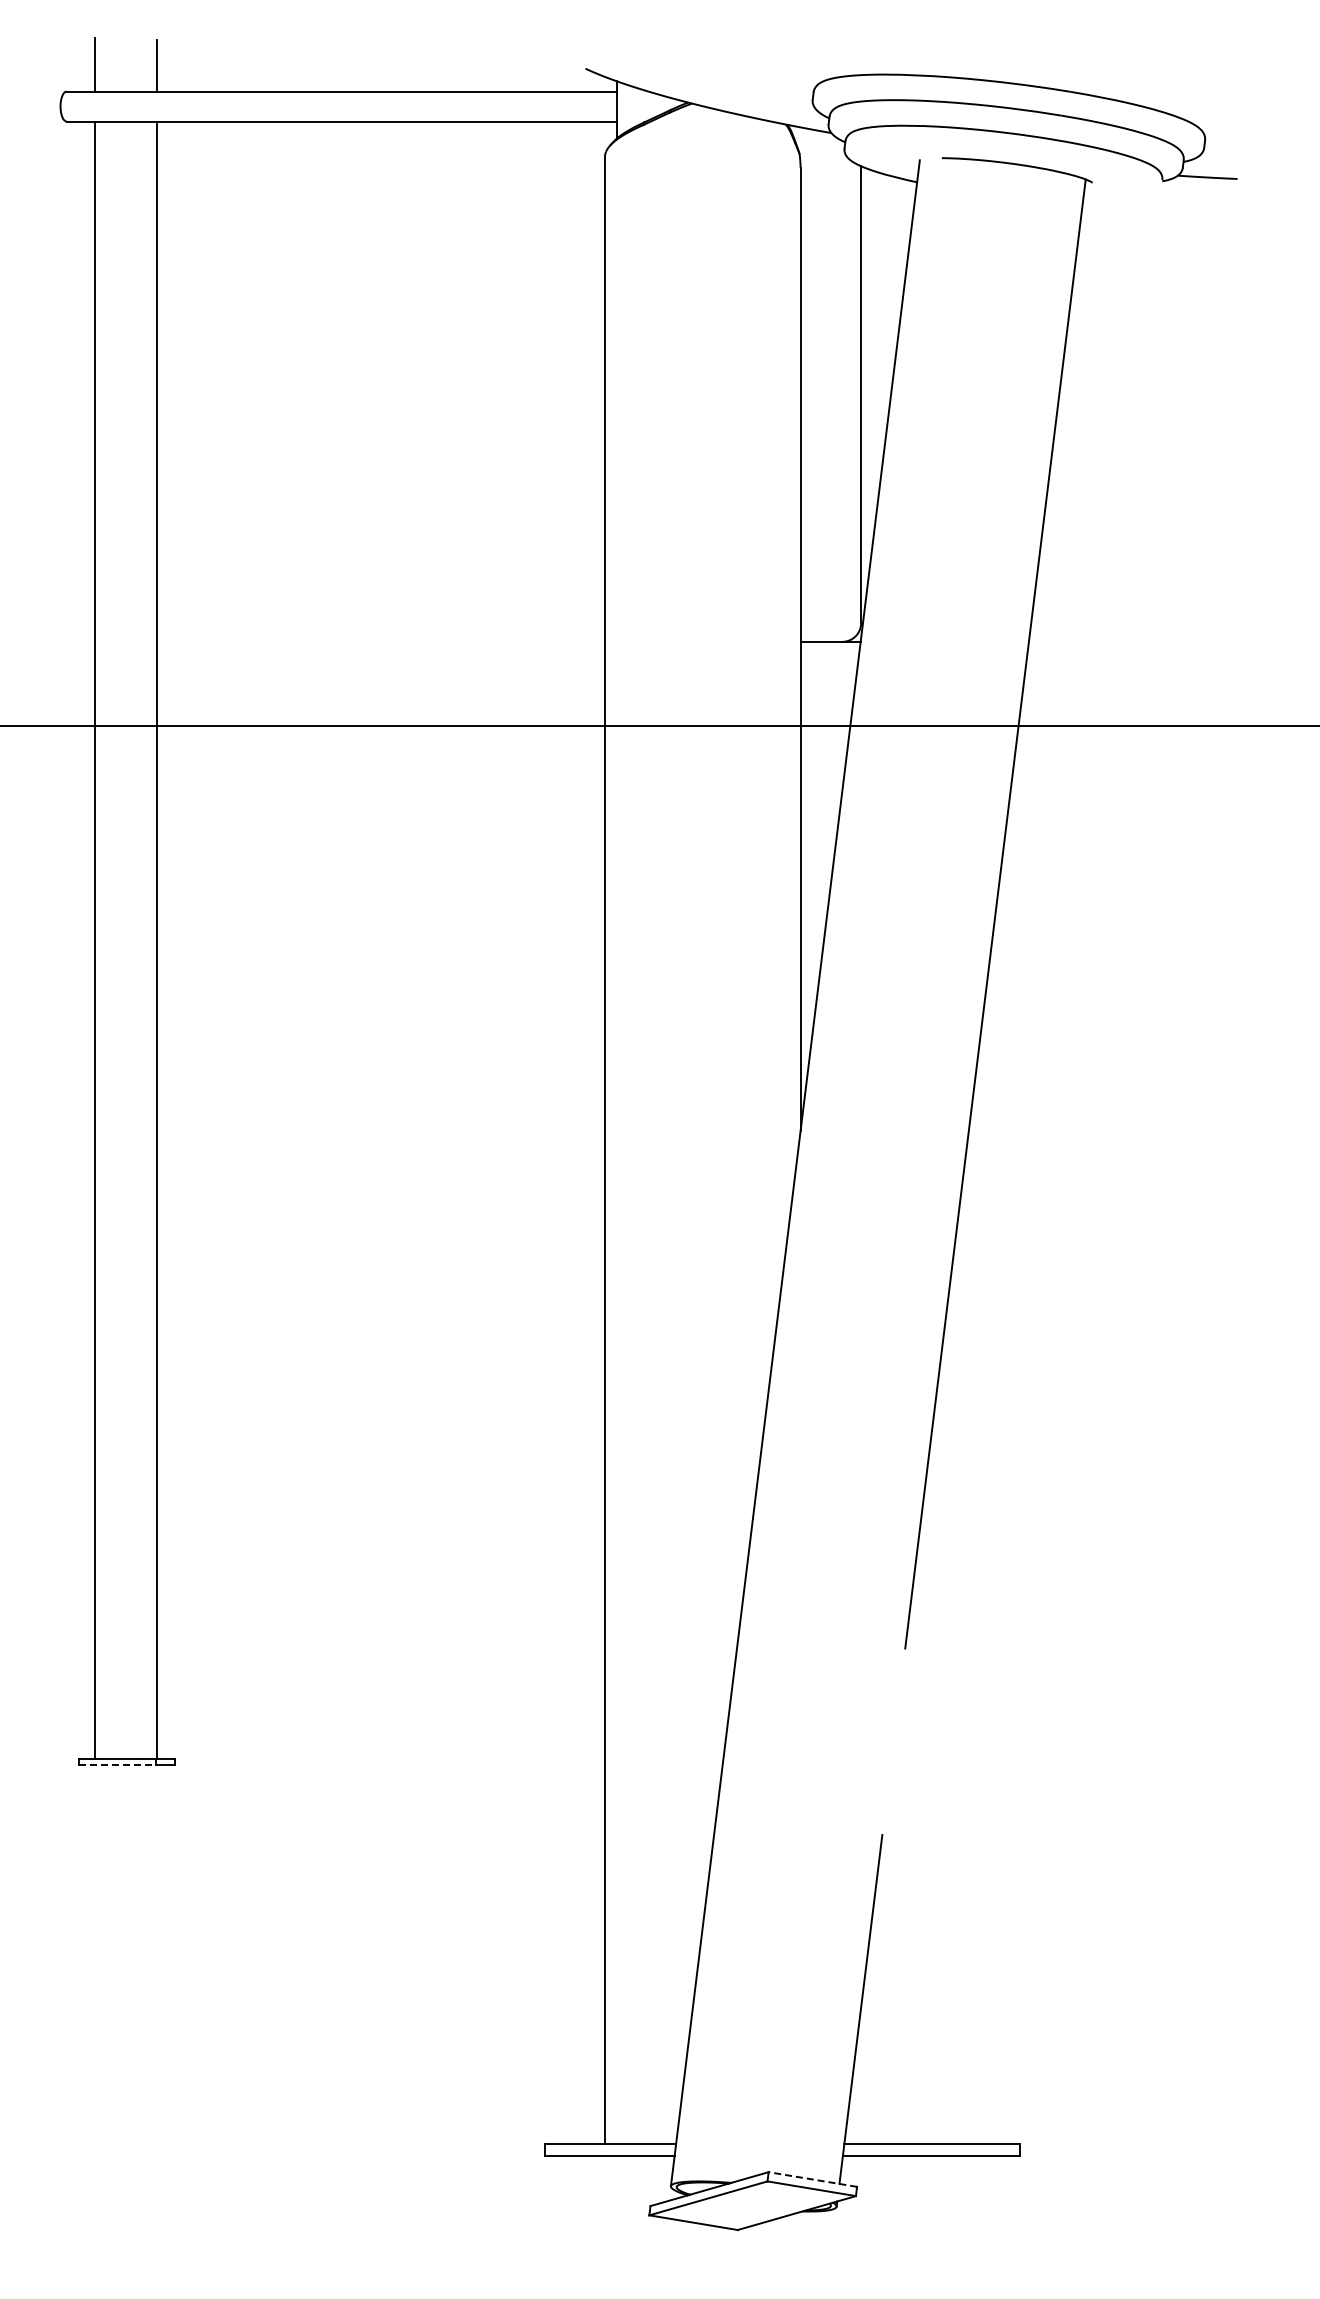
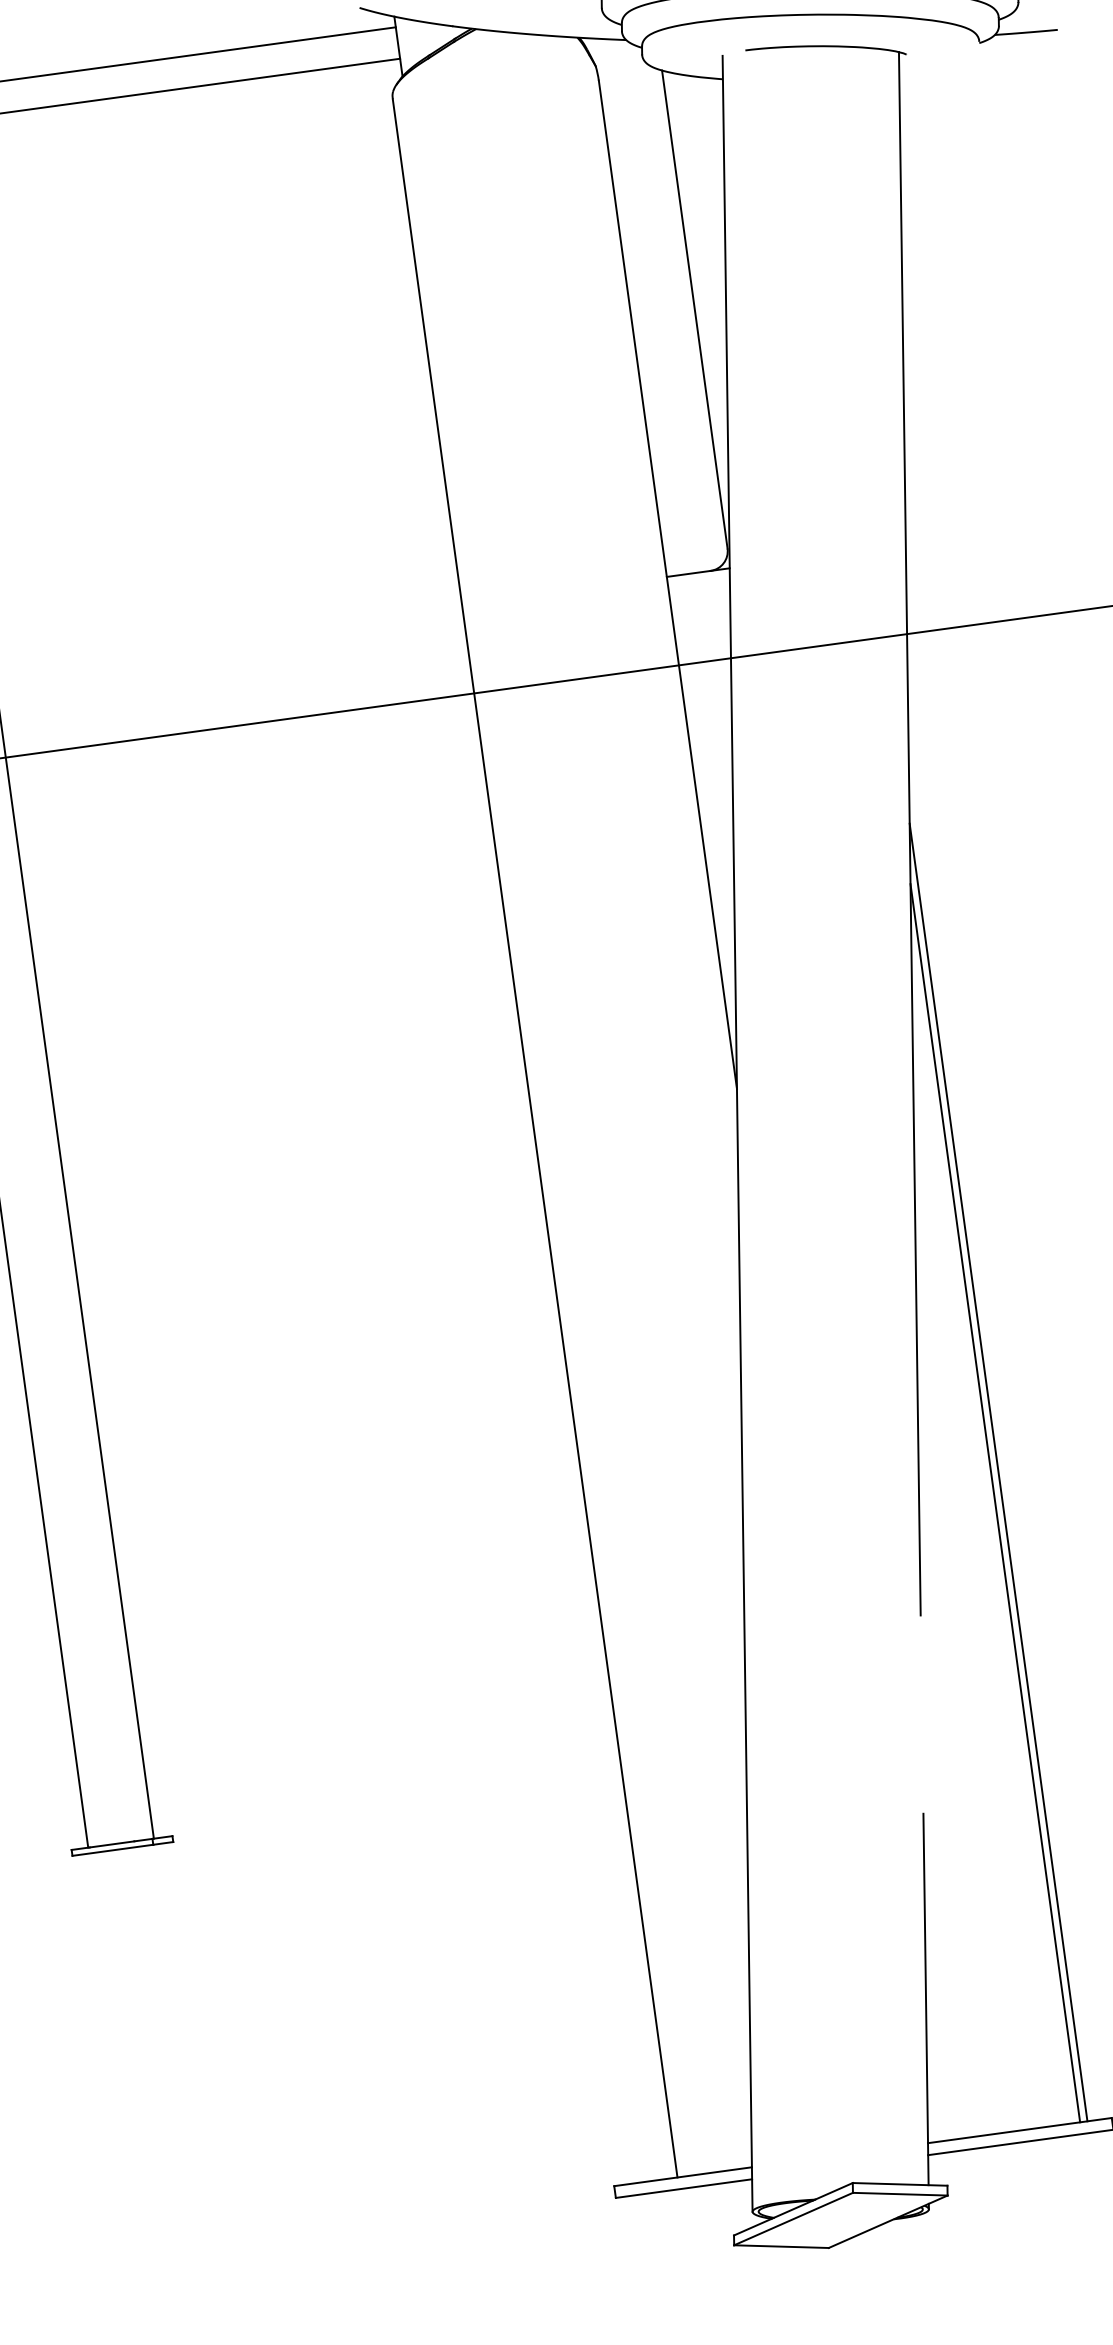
line: (996, 1524) -> (998, 1472), added
line: (989, 1552) -> (995, 1502), added
line: (117, 1765) -> (113, 1850), dashed -> solid
line: (812, 2179) -> (899, 2184), dashed -> solid

